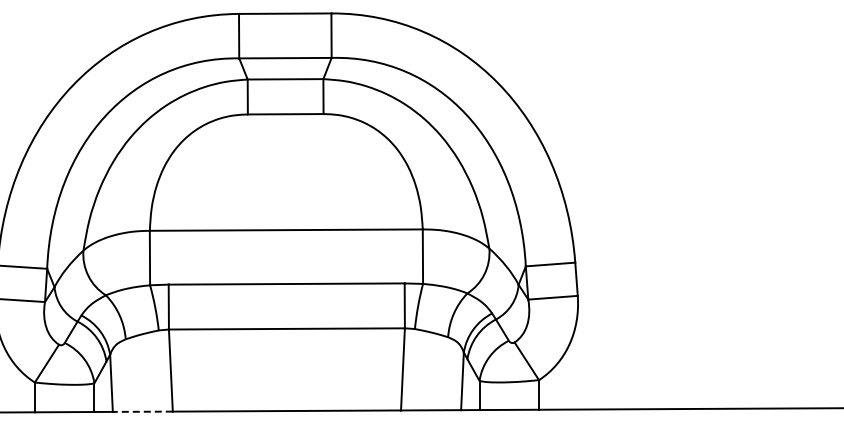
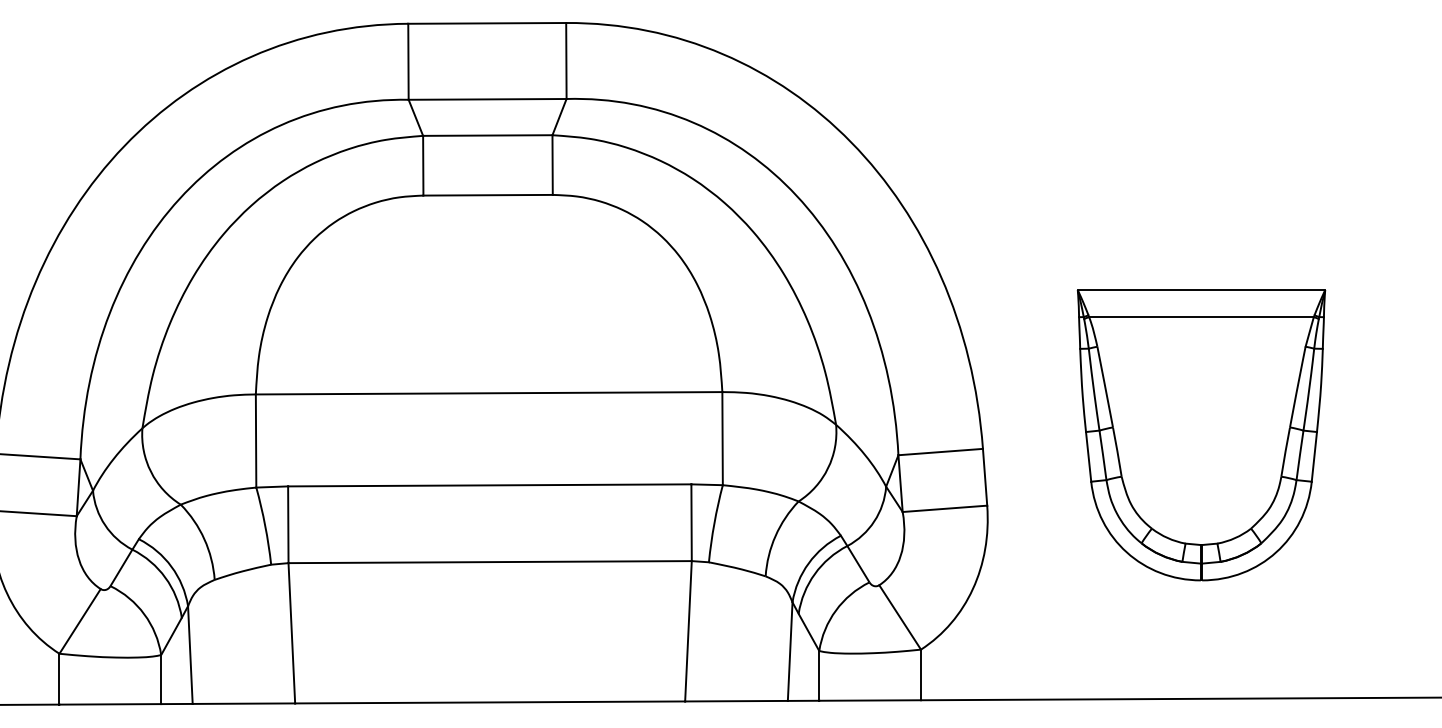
part: (702, 254) -> (1200, 434), added
line: (142, 411) -> (243, 703), dashed -> solid

